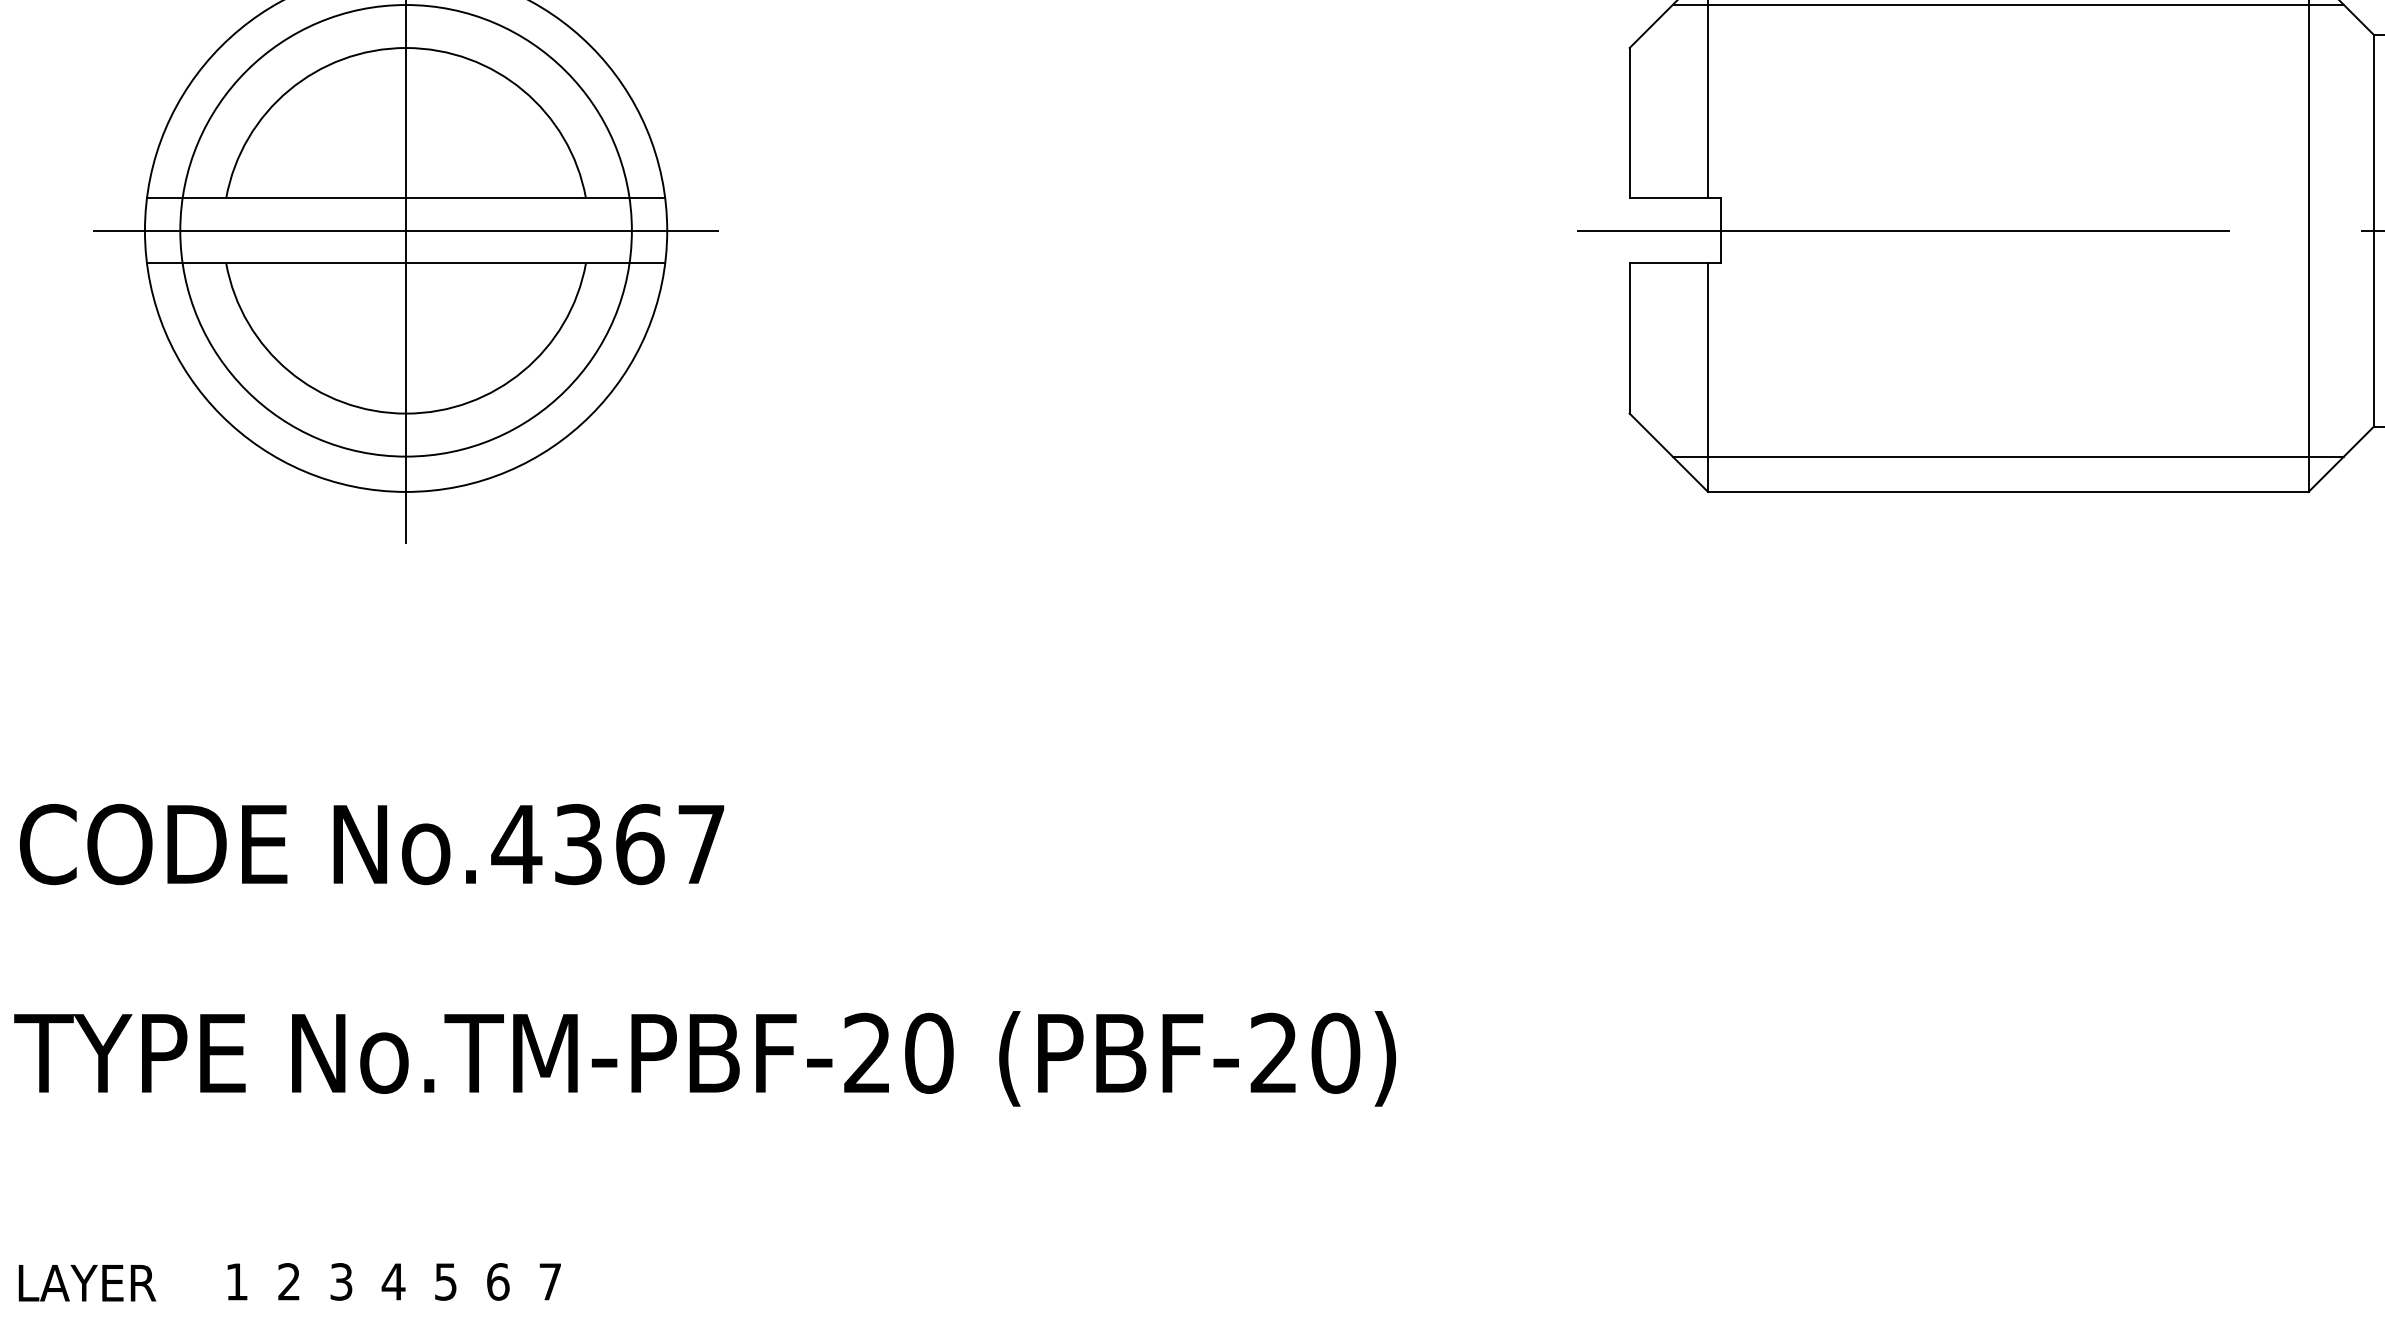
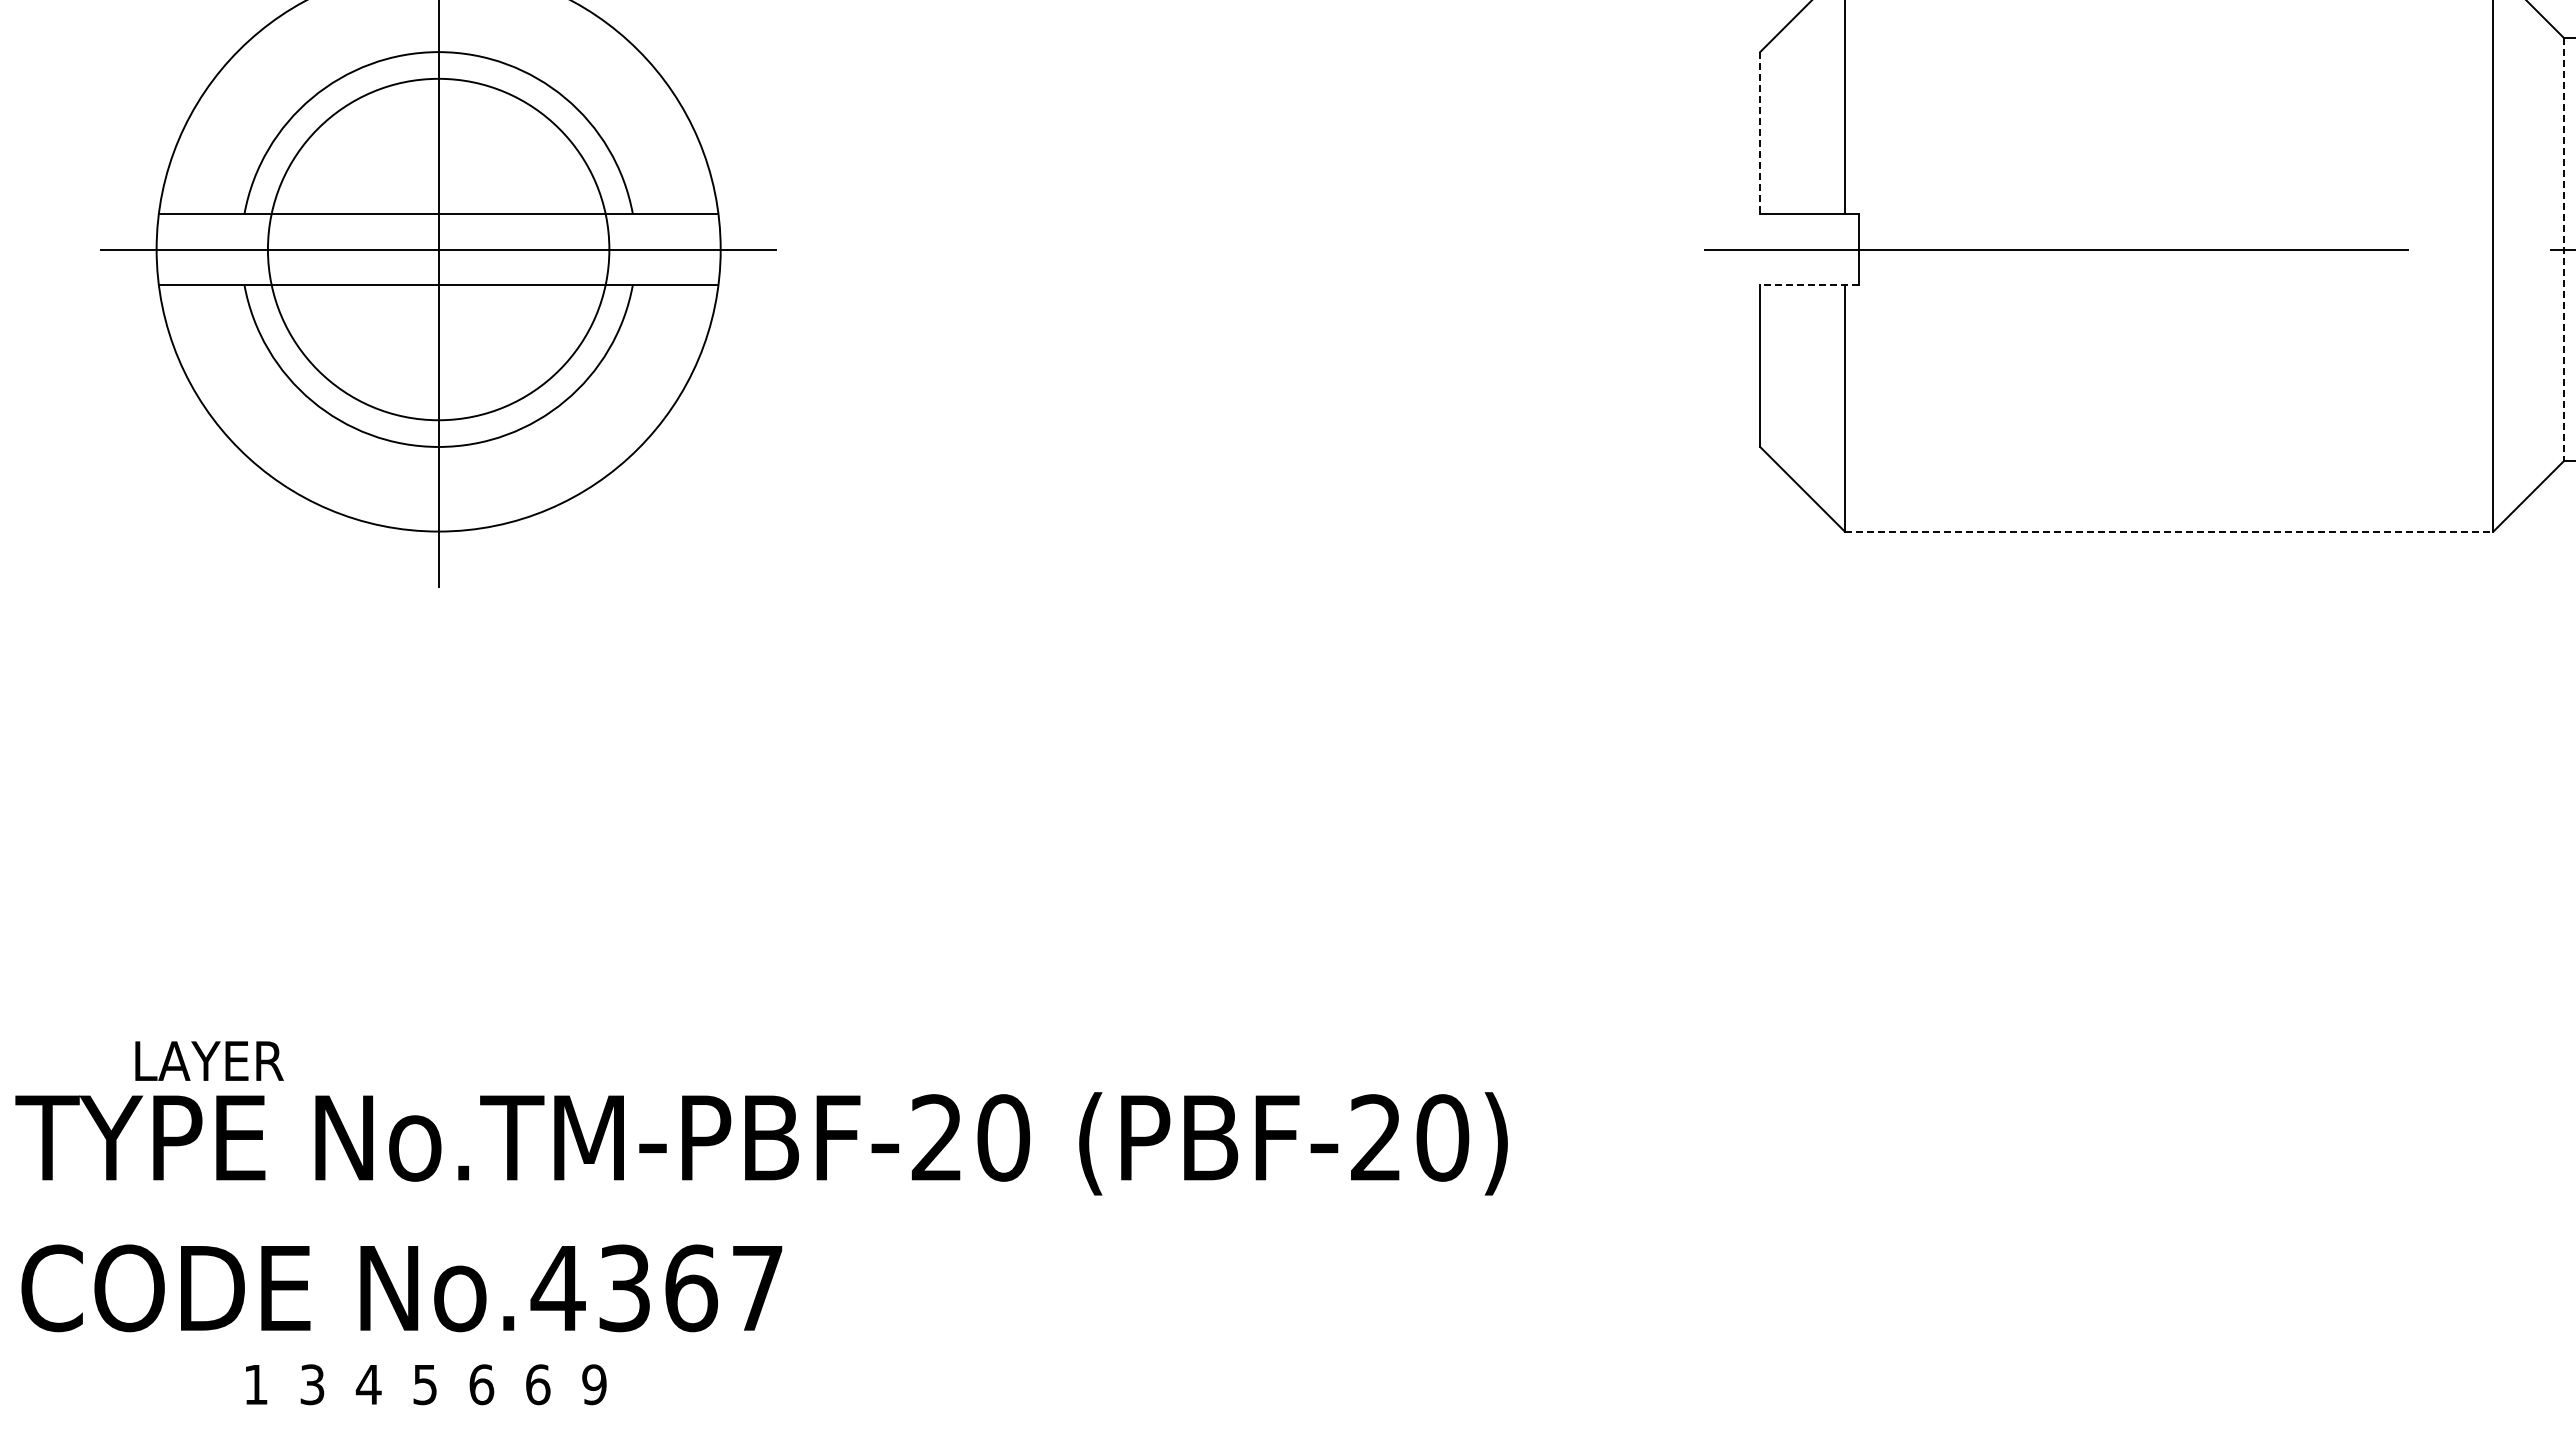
line: (2007, 4) -> (2168, 5), removed
line: (1629, 123) -> (1760, 133), solid -> dashed
circle: (405, 230) -> (438, 249), size x0.7
line: (2373, 230) -> (2563, 249), solid -> dashed
line: (1675, 263) -> (1809, 284), solid -> dashed
line: (2007, 456) -> (2168, 493), removed
line: (2008, 491) -> (2169, 531), solid -> dashed
text: (371, 844) -> (401, 1288), moved
text: (289, 1281) -> (312, 1384), 2 -> 3
text: (341, 1281) -> (368, 1384), 3 -> 4
text: (445, 1281) -> (481, 1384), 5 -> 6
text: (550, 1281) -> (594, 1384), 7 -> 9
text: (87, 1282) -> (209, 1060), moved
text: (393, 1282) -> (425, 1385), 4 -> 5

